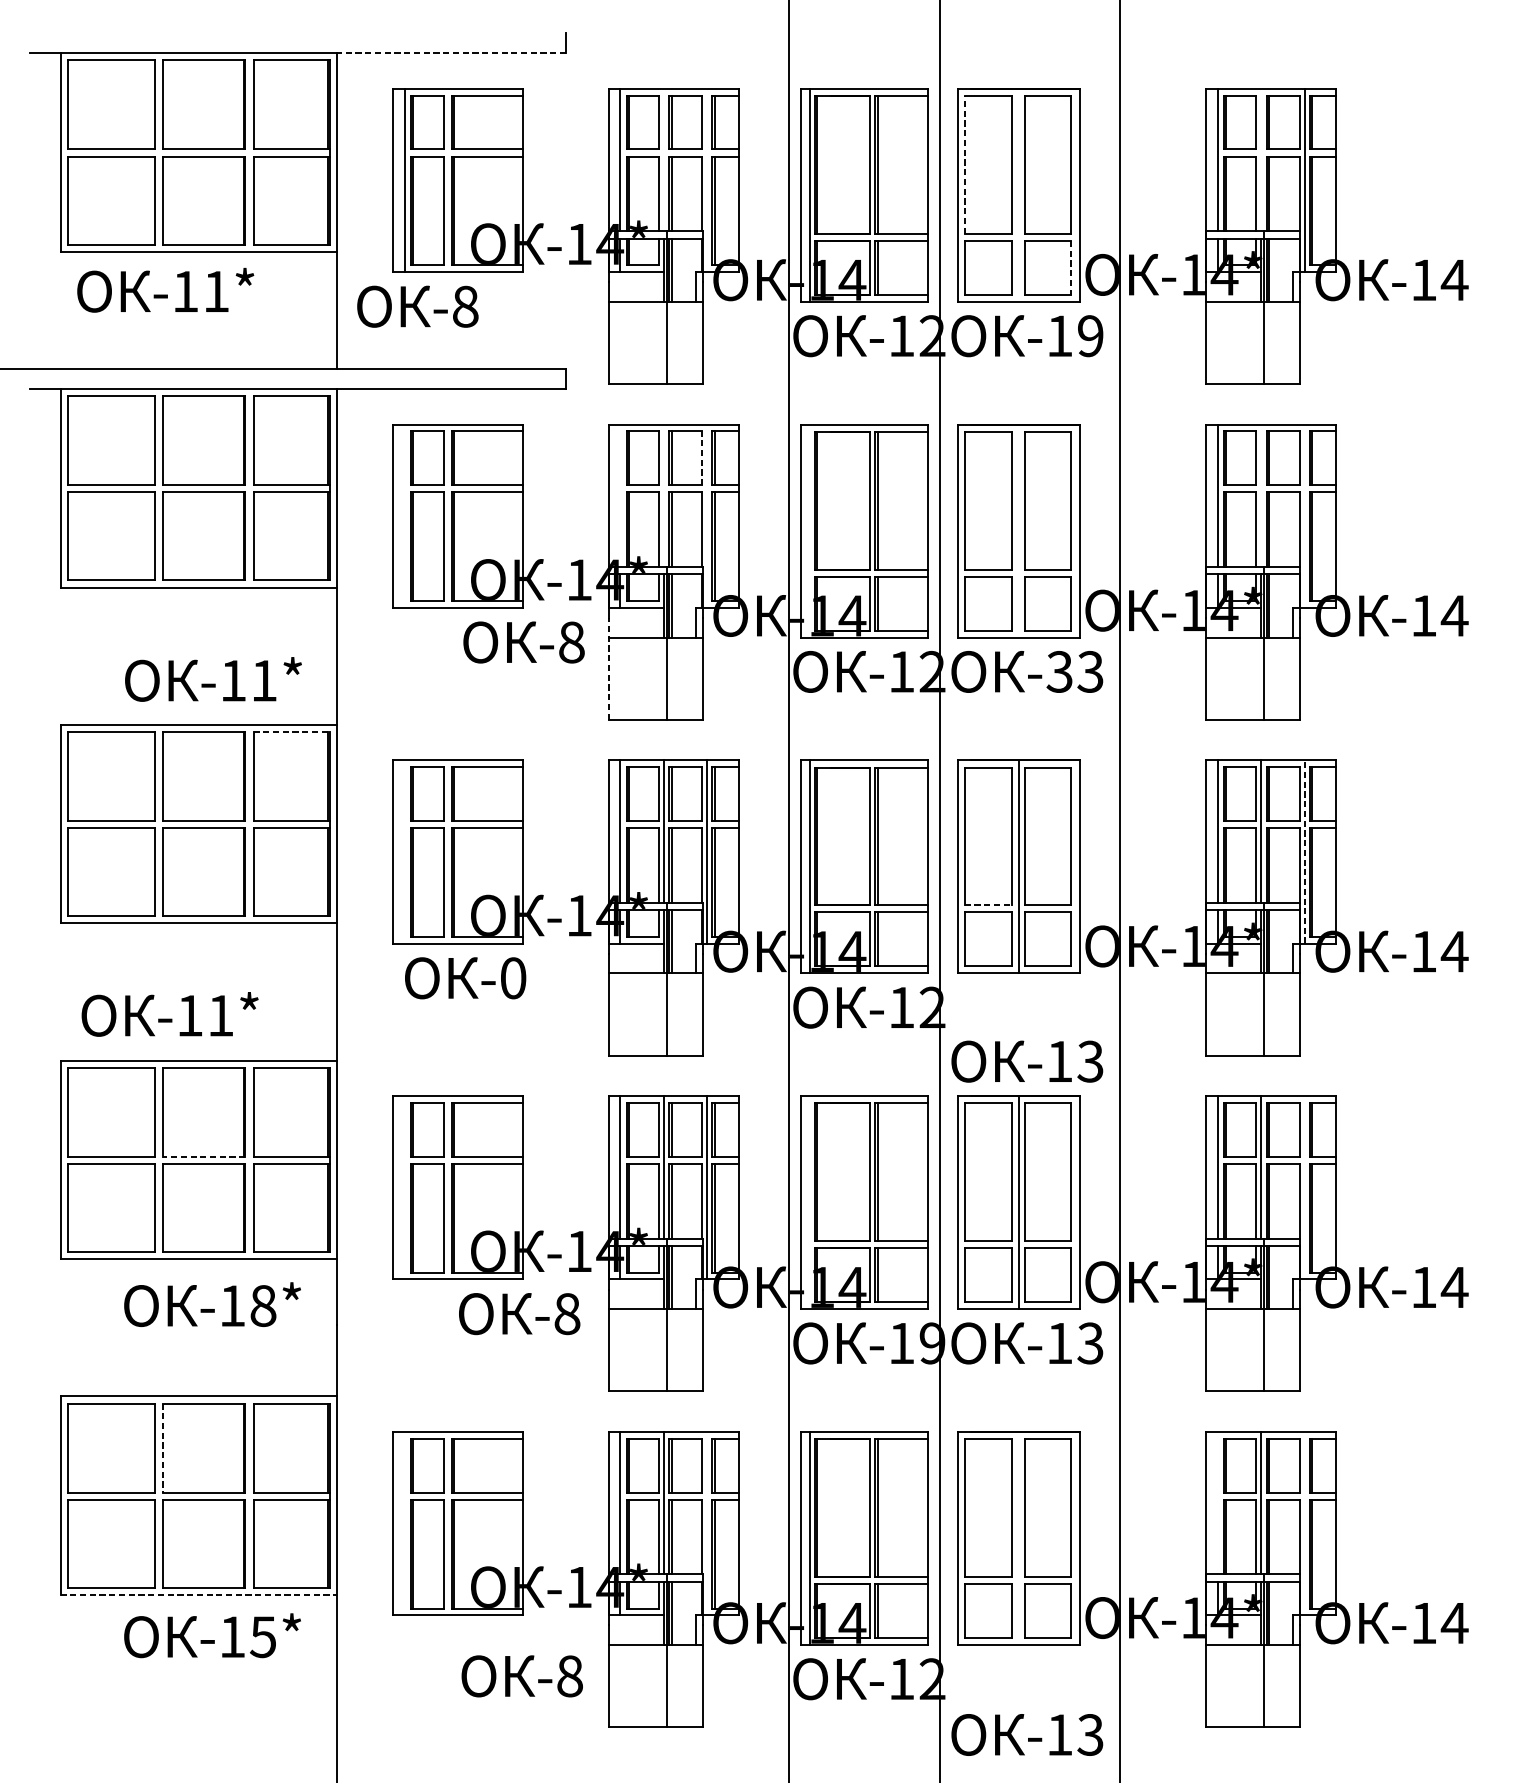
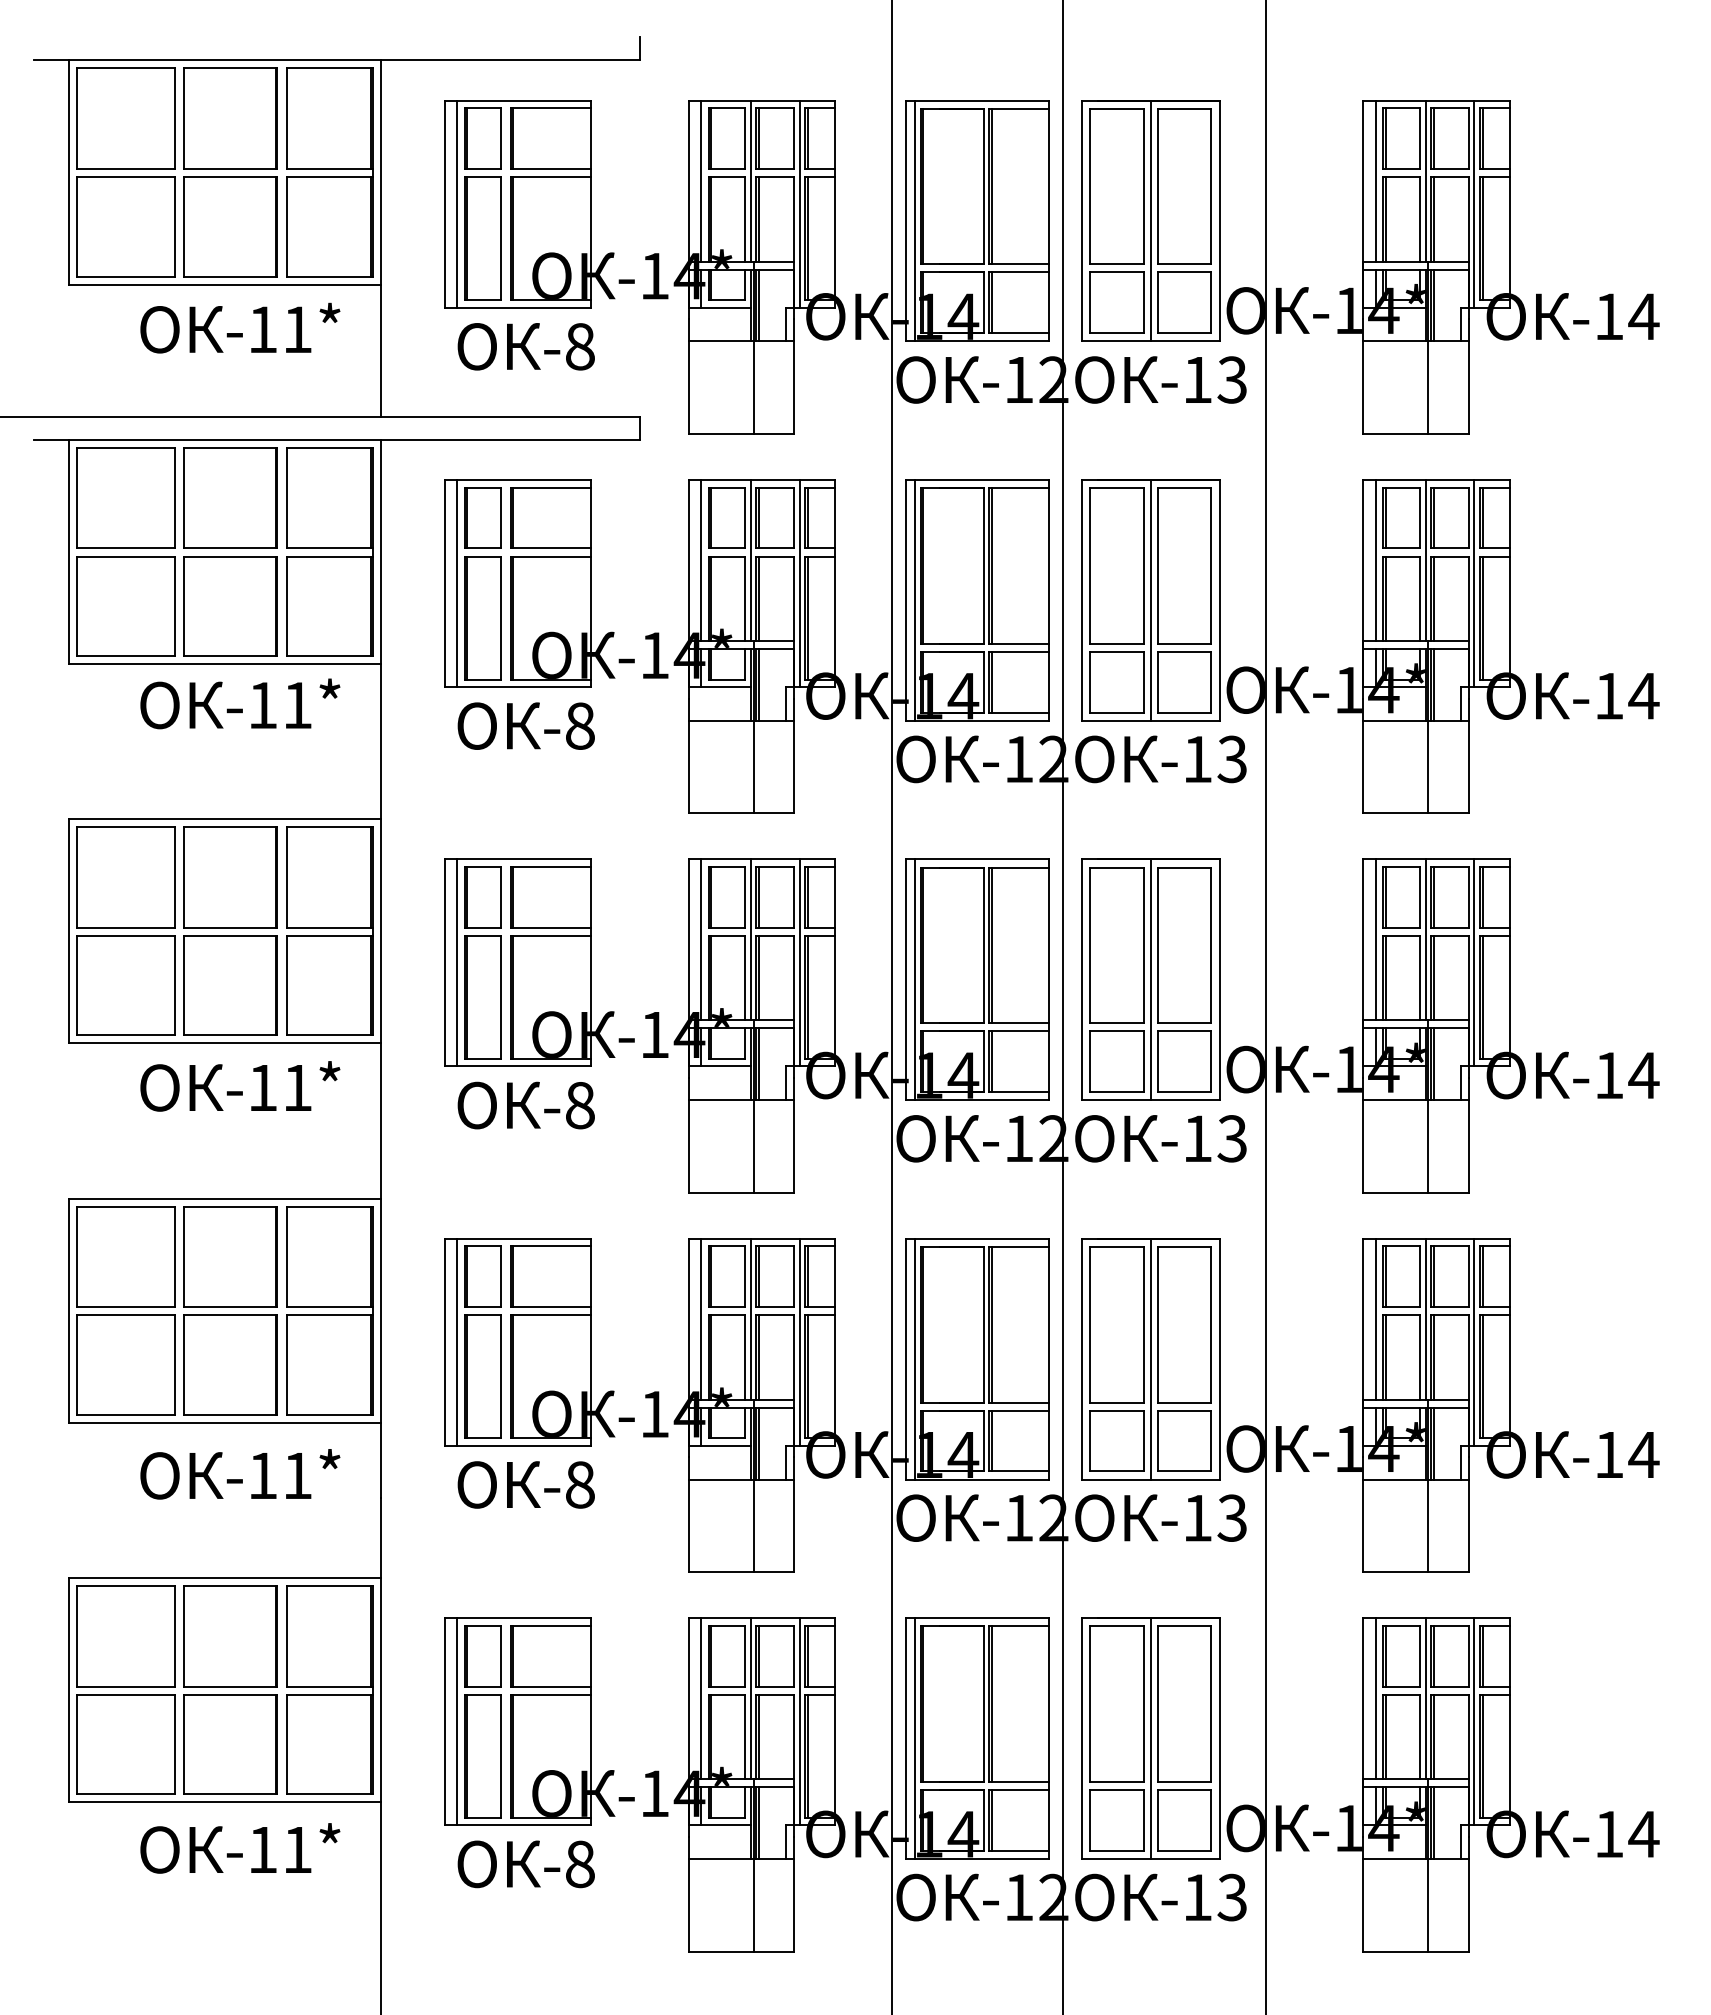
line: (450, 53) -> (509, 60), dashed -> solid
line: (664, 159) -> (750, 180), added
line: (1261, 159) -> (1425, 180), added
line: (964, 164) -> (1090, 186), dashed -> solid
line: (707, 179) -> (799, 203), added
line: (1018, 195) -> (1151, 220), added
line: (1071, 268) -> (1210, 303), dashed -> solid
text: (165, 289) -> (240, 327), moved
text: (417, 306) -> (525, 346), moved
text: (1089, 335) -> (1231, 379), -19 -> -13
line: (702, 457) -> (793, 517), dashed -> solid
line: (620, 495) -> (701, 560), added
line: (664, 495) -> (750, 560), added
line: (1261, 495) -> (1425, 560), added
line: (404, 516) -> (457, 583), added
line: (707, 516) -> (799, 583), added
line: (1304, 516) -> (1474, 583), added
line: (809, 531) -> (914, 600), added
line: (1018, 531) -> (1151, 600), added
text: (523, 641) -> (525, 725), moved
line: (609, 668) -> (688, 755), dashed -> solid
text: (1058, 672) -> (1196, 759), -33 -> -13
text: (213, 679) -> (240, 703), moved
line: (292, 732) -> (330, 827), dashed -> solid
line: (404, 851) -> (457, 962), added
line: (1304, 851) -> (1474, 962), dashed -> solid
line: (988, 905) -> (1117, 1023), dashed -> solid
text: (513, 978) -> (580, 1105), -0 -> -8
text: (170, 1014) -> (240, 1086), moved
text: (1026, 1061) -> (1160, 1138), moved
line: (203, 1157) -> (230, 1307), dashed -> solid
line: (404, 1187) -> (457, 1341), added
line: (1304, 1187) -> (1474, 1341), added
line: (809, 1202) -> (914, 1358), added
text: (263, 1305) -> (297, 1475), -18* -> -11*
text: (518, 1313) -> (525, 1484), moved
text: (932, 1342) -> (1053, 1517), -19 -> -12
line: (163, 1448) -> (184, 1636), dashed -> solid
line: (1217, 1503) -> (1375, 1698), added
line: (404, 1523) -> (457, 1721), added
line: (707, 1523) -> (799, 1721), added
line: (1304, 1523) -> (1474, 1721), added
line: (1018, 1538) -> (1151, 1738), added
line: (199, 1595) -> (225, 1802), dashed -> solid
text: (262, 1637) -> (296, 1850), -15* -> -11*
text: (521, 1676) -> (525, 1864), moved
text: (1026, 1734) -> (1160, 1897), moved

